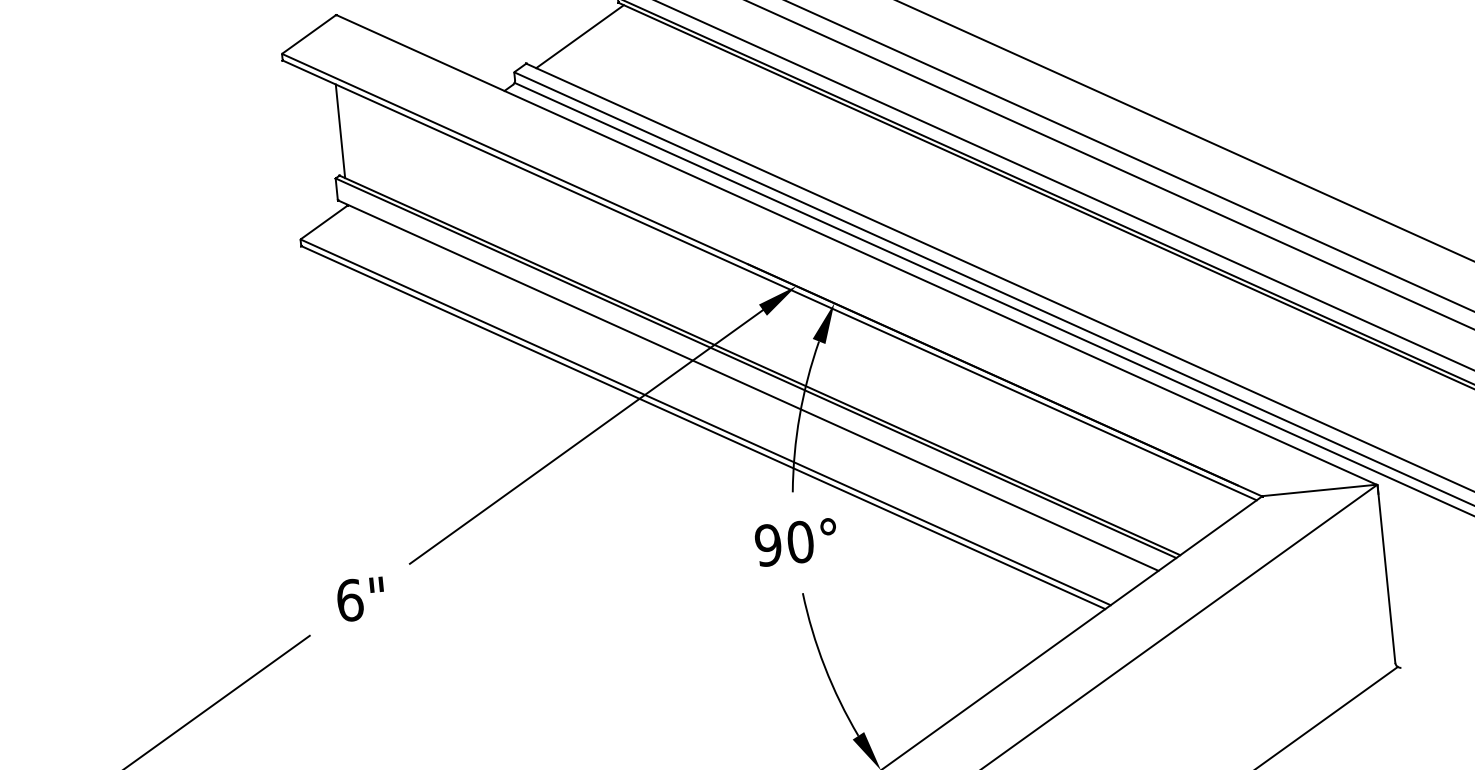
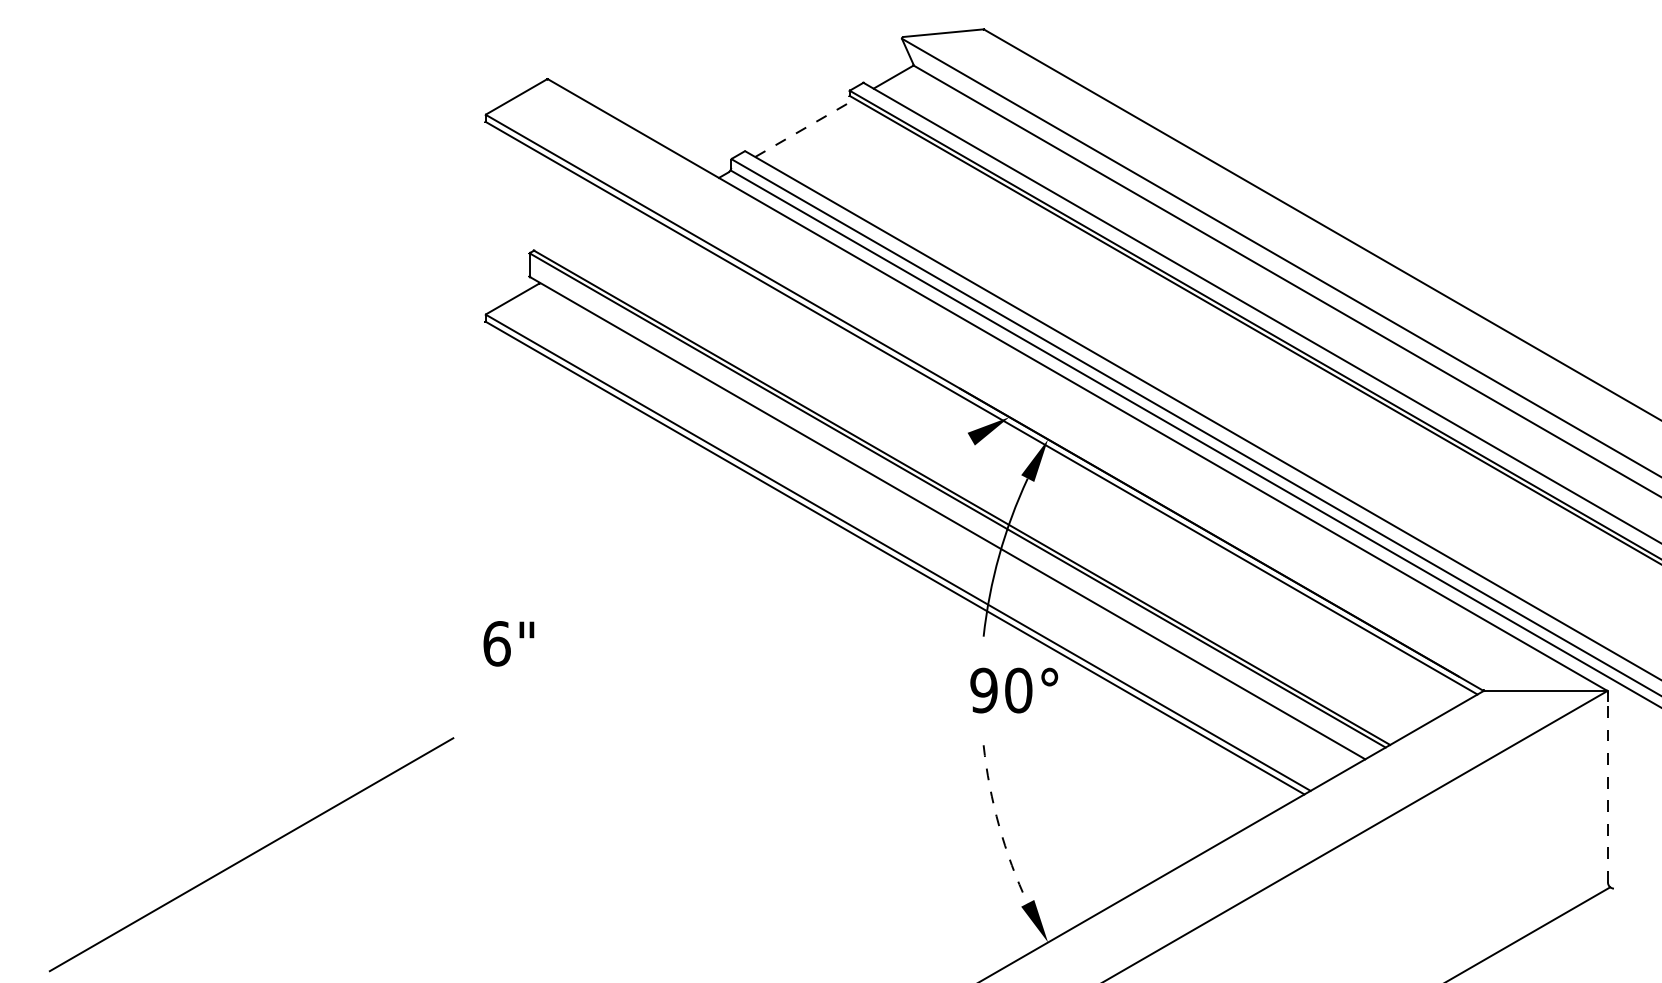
line: (580, 37) -> (805, 128), solid -> dashed
line: (340, 131) -> (539, 203), removed
line: (586, 436) -> (769, 555), removed
text: (796, 542) -> (1014, 690), moved
line: (1386, 573) -> (1608, 786), solid -> dashed
text: (360, 599) -> (508, 643), moved
arc: (825, 667) -> (999, 826), solid -> dashed

